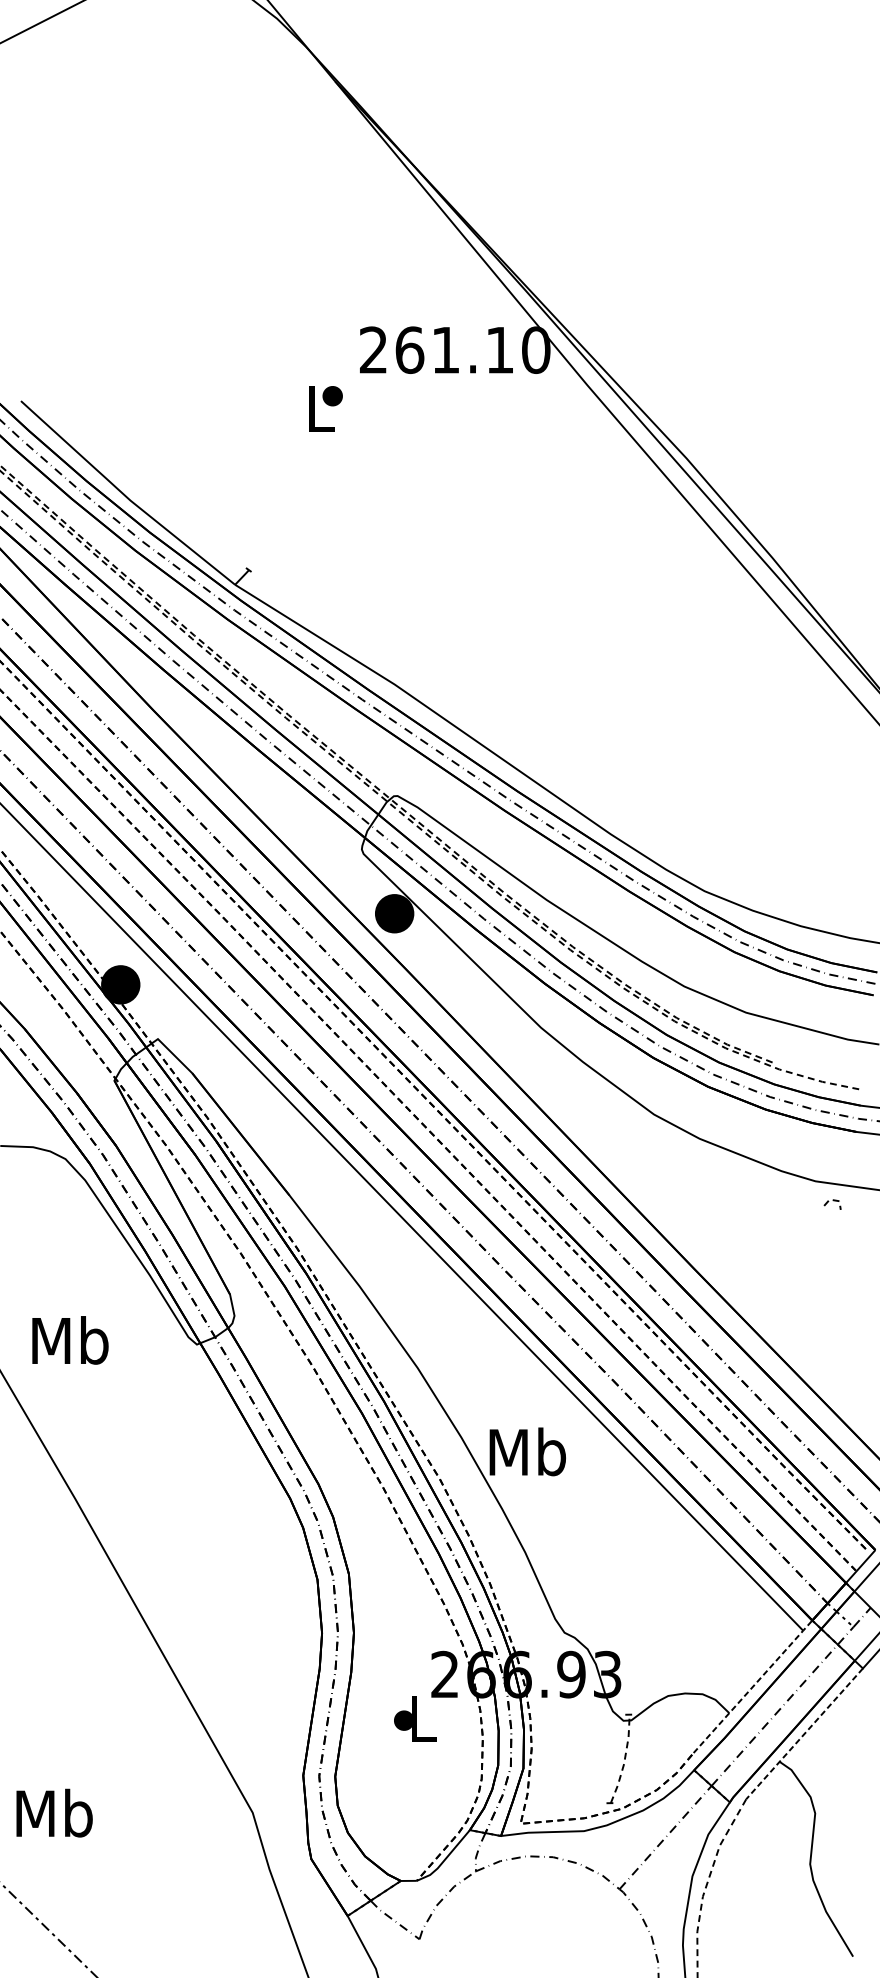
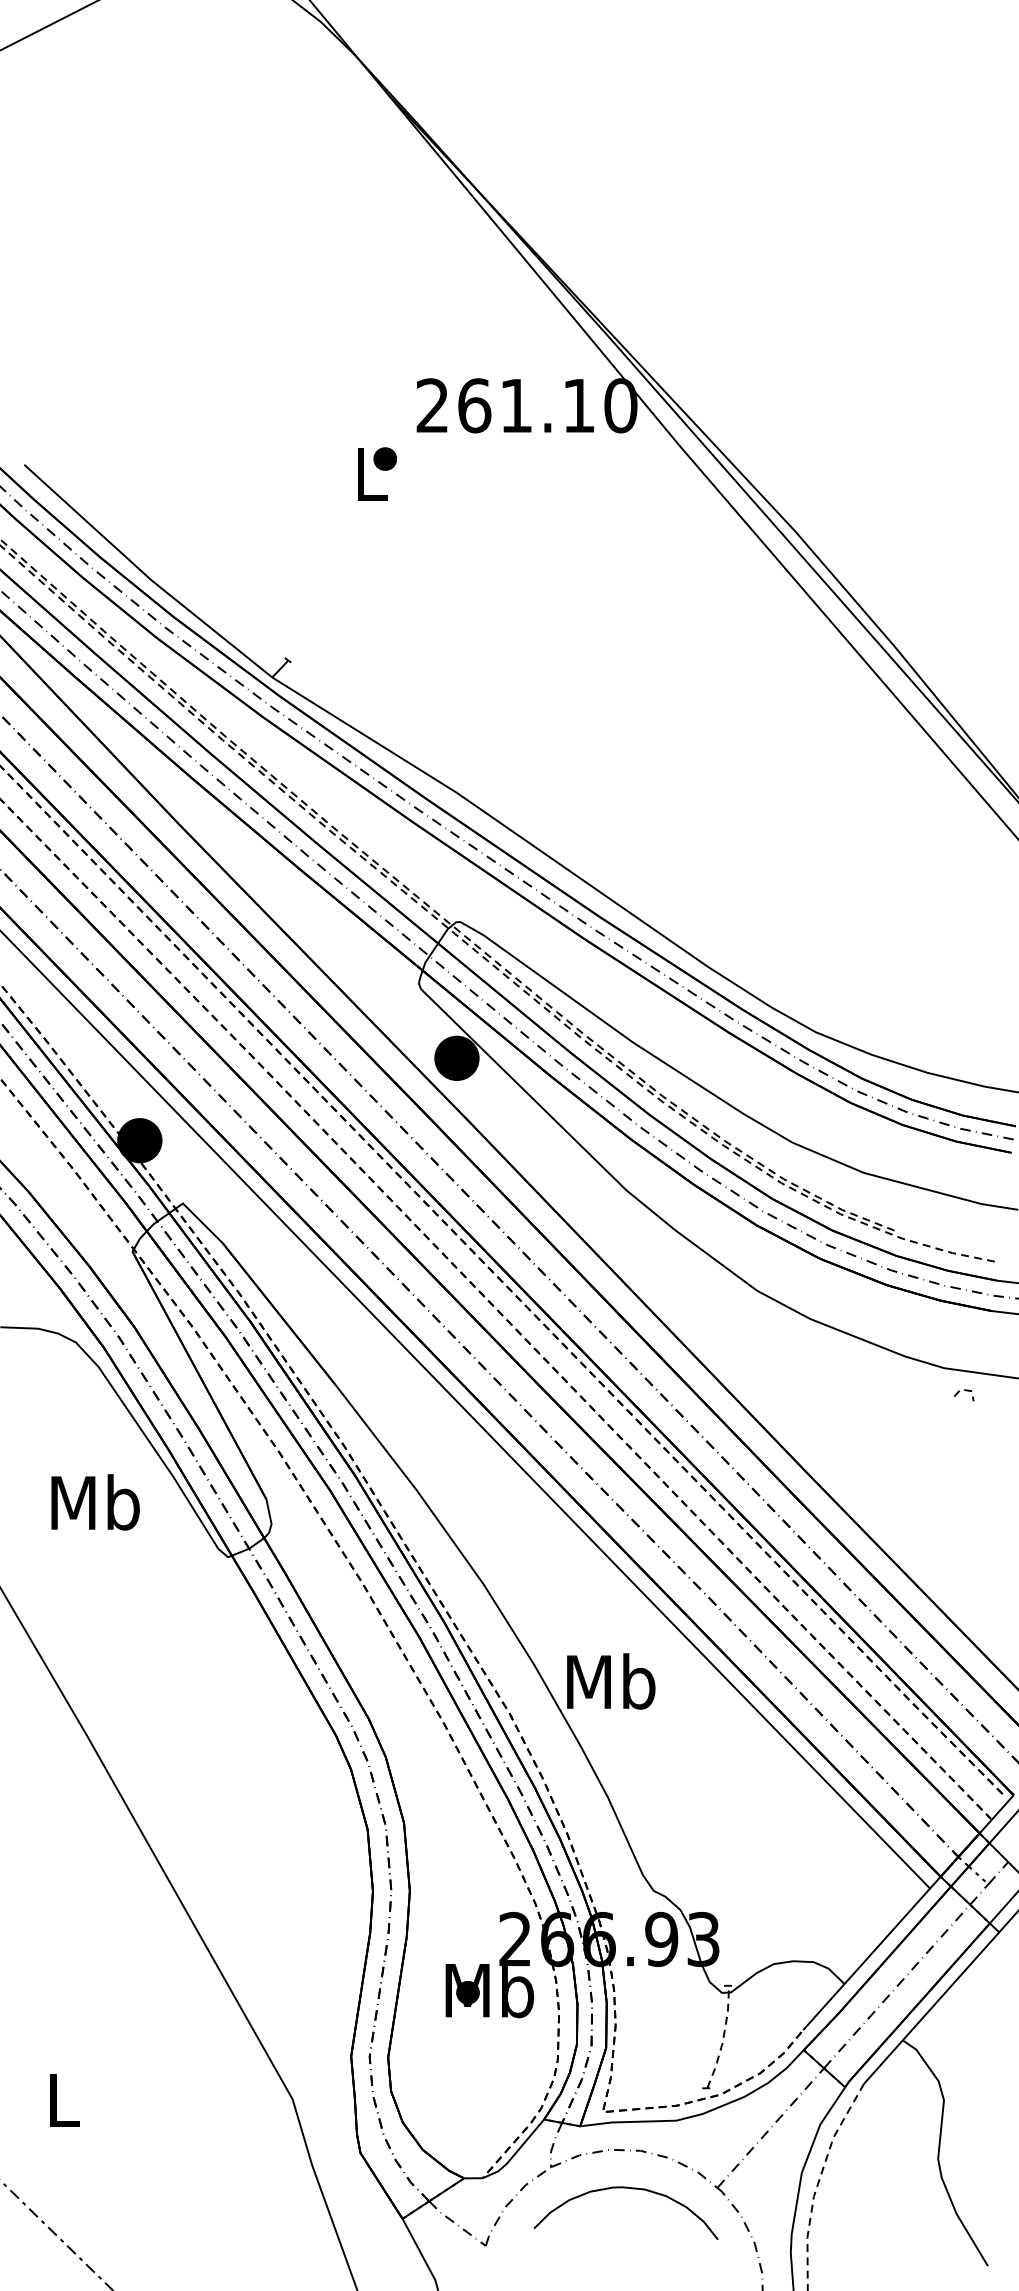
text: (70, 1340) -> (95, 1502), moved
line: (753, 1686) -> (872, 1953), dashed -> solid
text: (422, 1719) -> (489, 1991), L -> Mb
line: (804, 1734) -> (931, 2008), dashed -> solid
text: (54, 1812) -> (63, 2099), Mb -> L
curve: (545, 1890) -> (631, 2189), added

